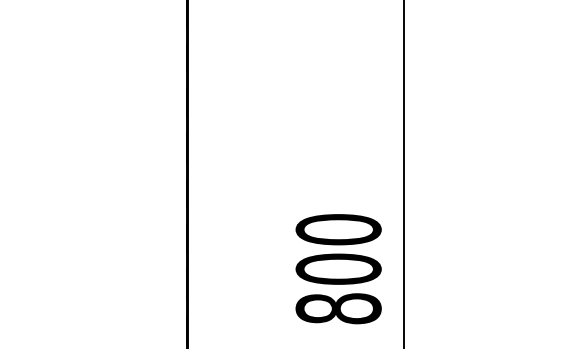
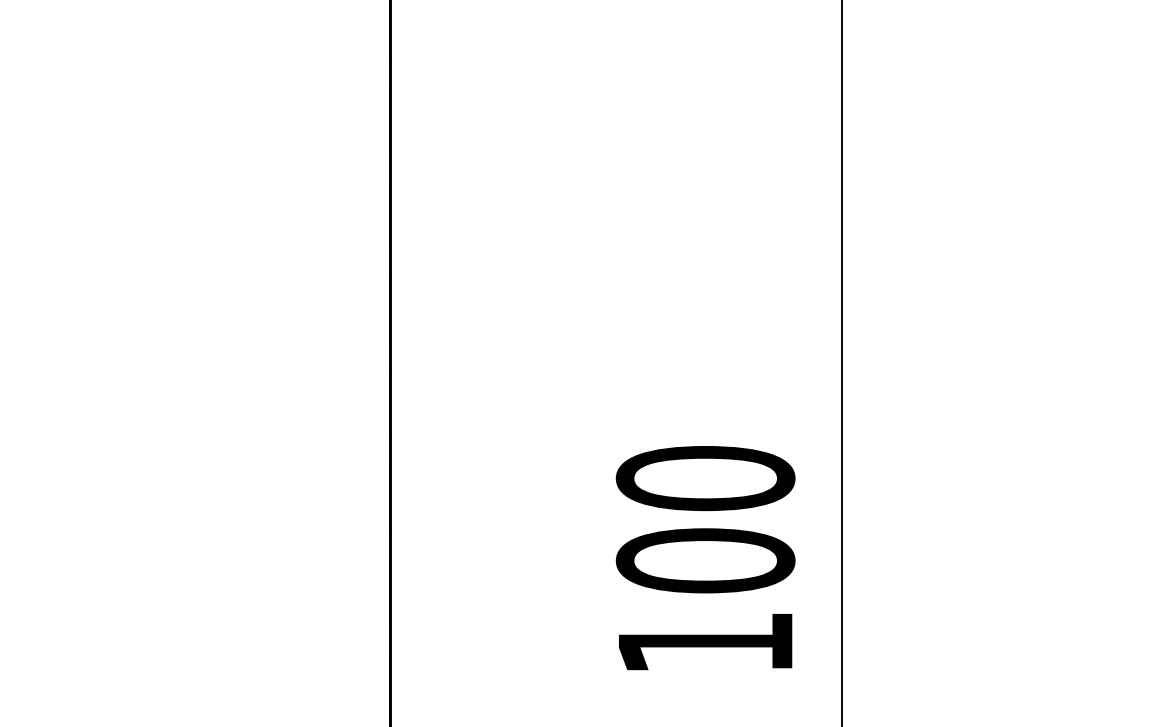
text: (338, 308) -> (705, 642), 800 -> 100

